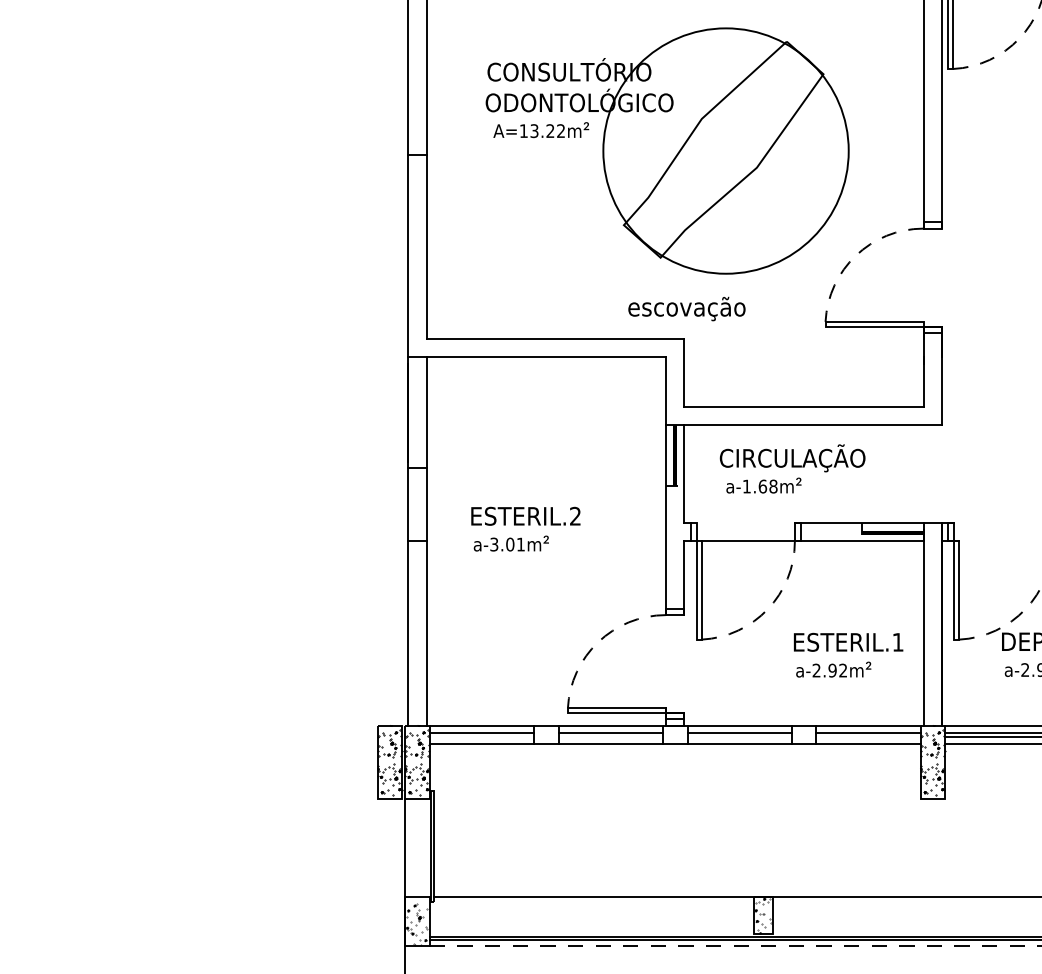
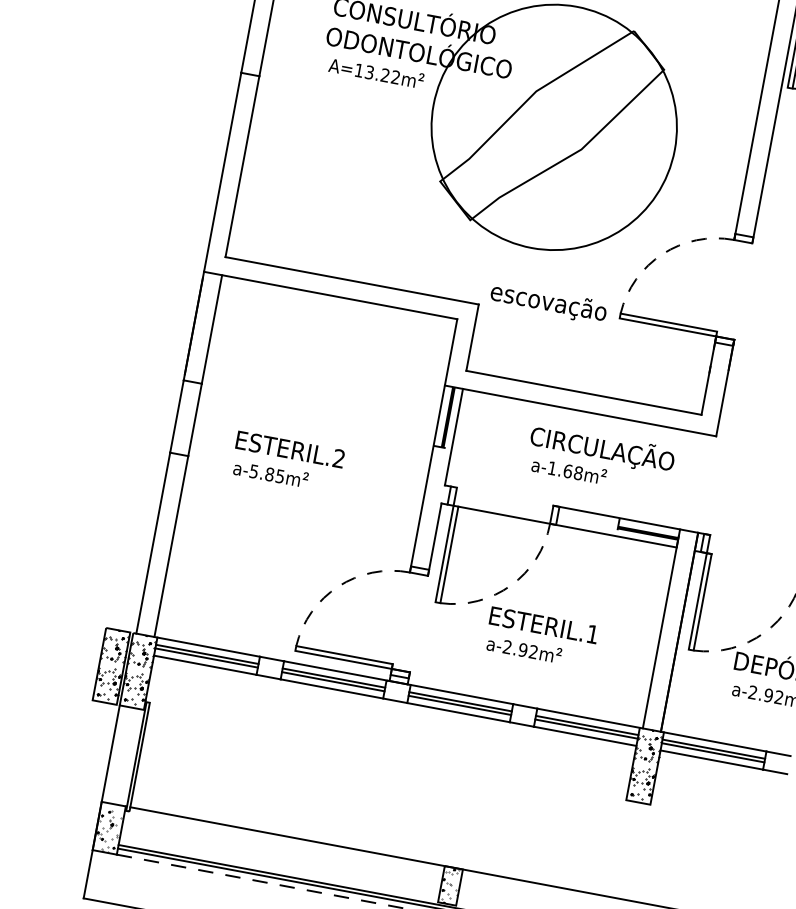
text: (686, 308) -> (548, 302), moved
text: (792, 468) -> (600, 459), moved
text: (507, 544) -> (267, 473), a-3.01m -> a-5.85m
text: (848, 654) -> (541, 637), moved
line: (481, 736) -> (206, 657), added
line: (610, 736) -> (332, 681), added
line: (739, 736) -> (459, 705), added
line: (868, 736) -> (586, 729), added

